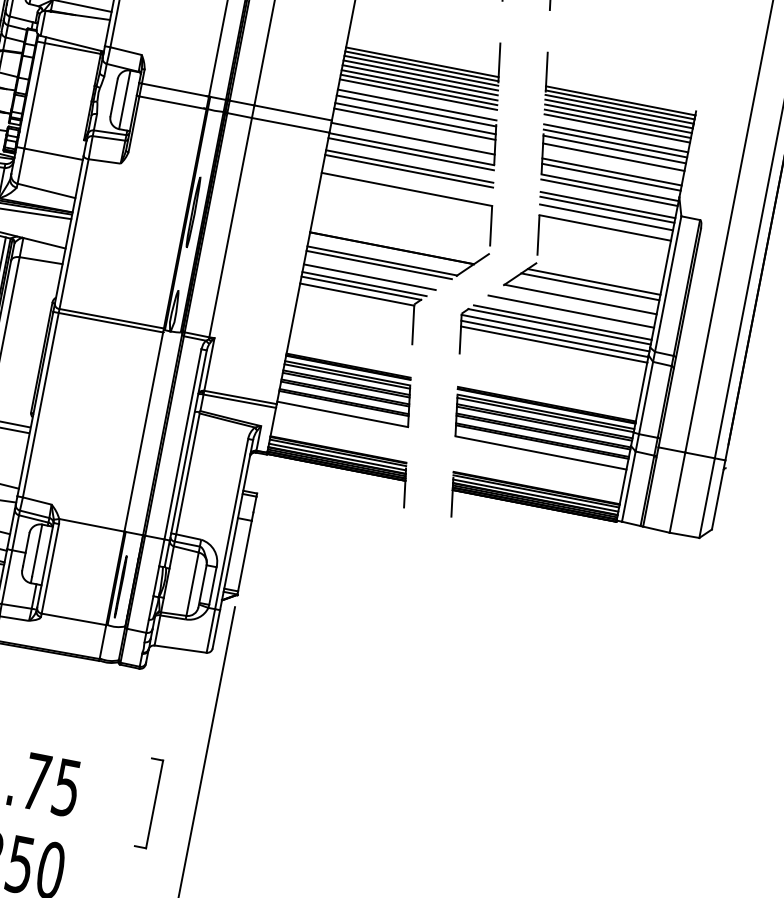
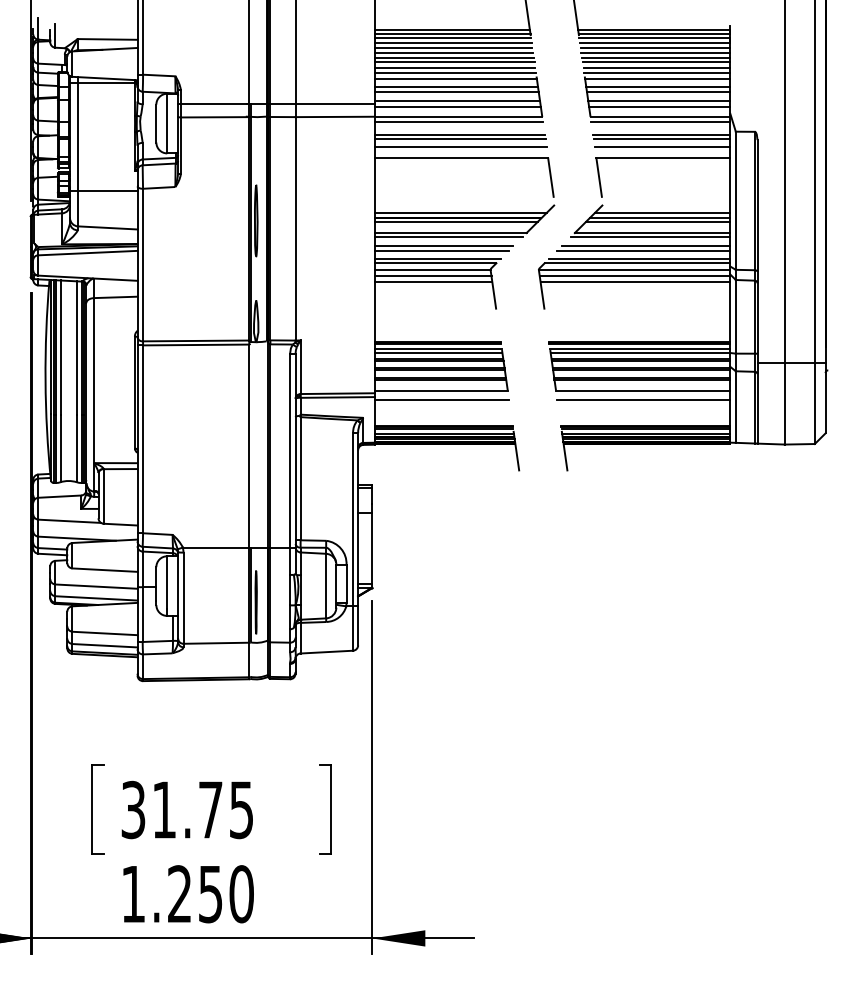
line: (417, 99) -> (454, 67), added
line: (413, 133) -> (457, 101), added
line: (616, 133) -> (656, 62), added
line: (612, 163) -> (658, 92), added
line: (408, 179) -> (460, 147), added
line: (395, 243) -> (460, 212), added
line: (390, 251) -> (456, 221), added
line: (372, 273) -> (443, 246), added
line: (588, 289) -> (658, 221), added
line: (355, 300) -> (432, 276), added
line: (577, 303) -> (650, 237), added
line: (356, 305) -> (433, 281), added
line: (568, 315) -> (643, 250), added
line: (341, 423) -> (441, 399), added
line: (539, 461) -> (643, 399), added

